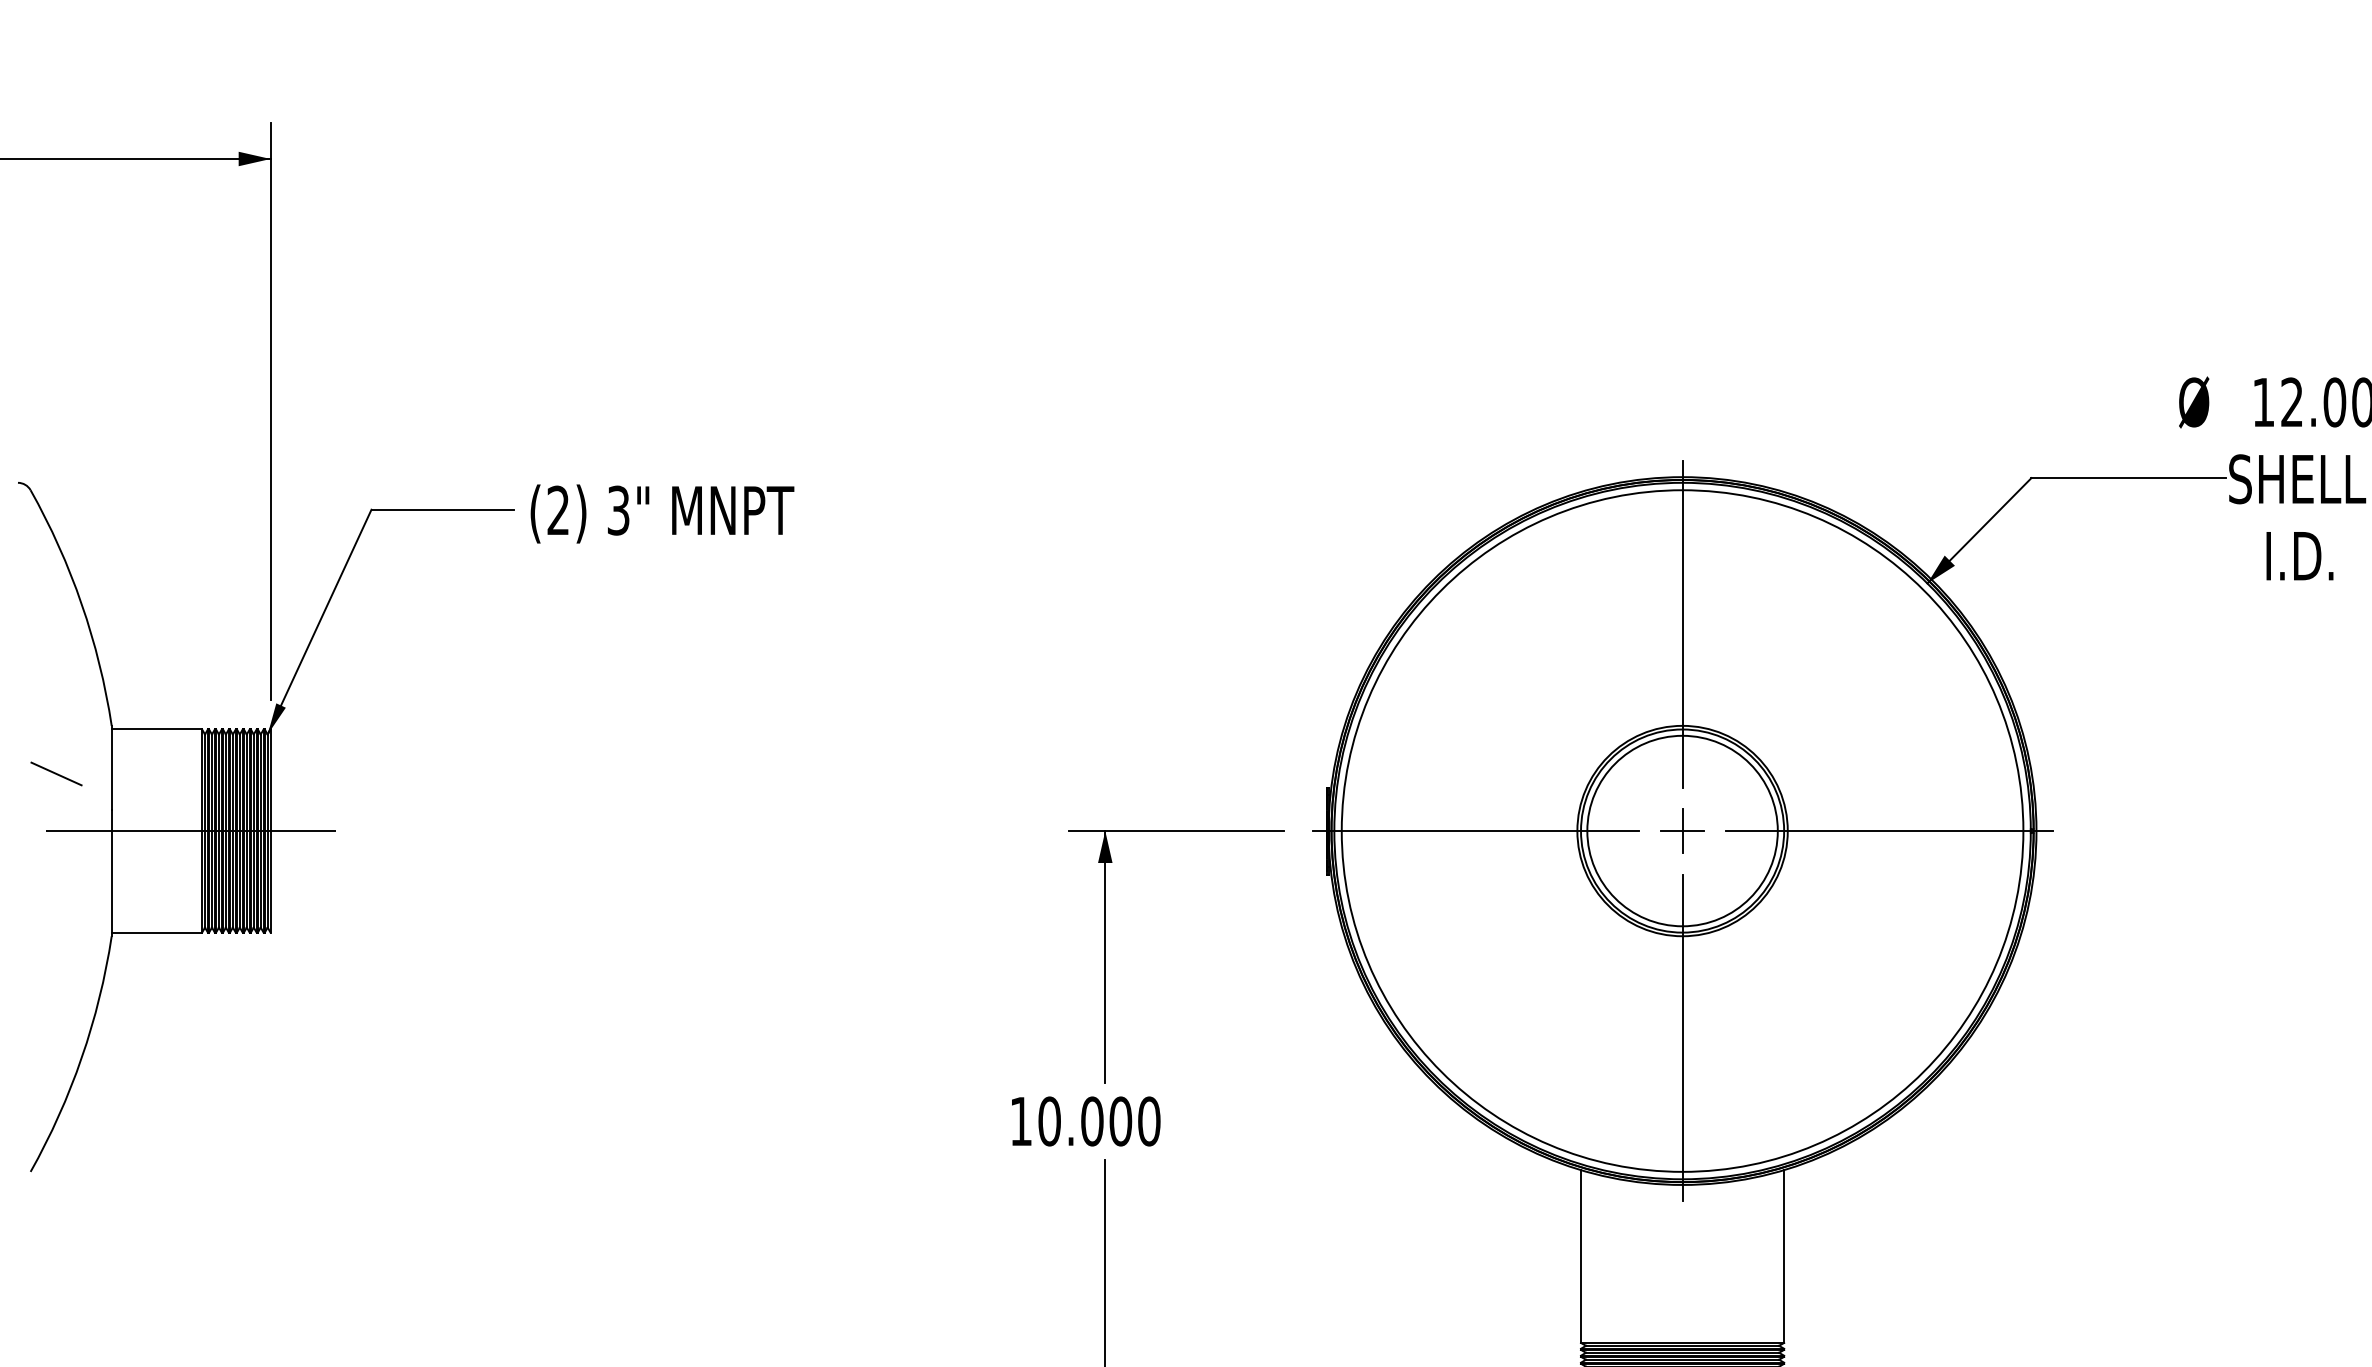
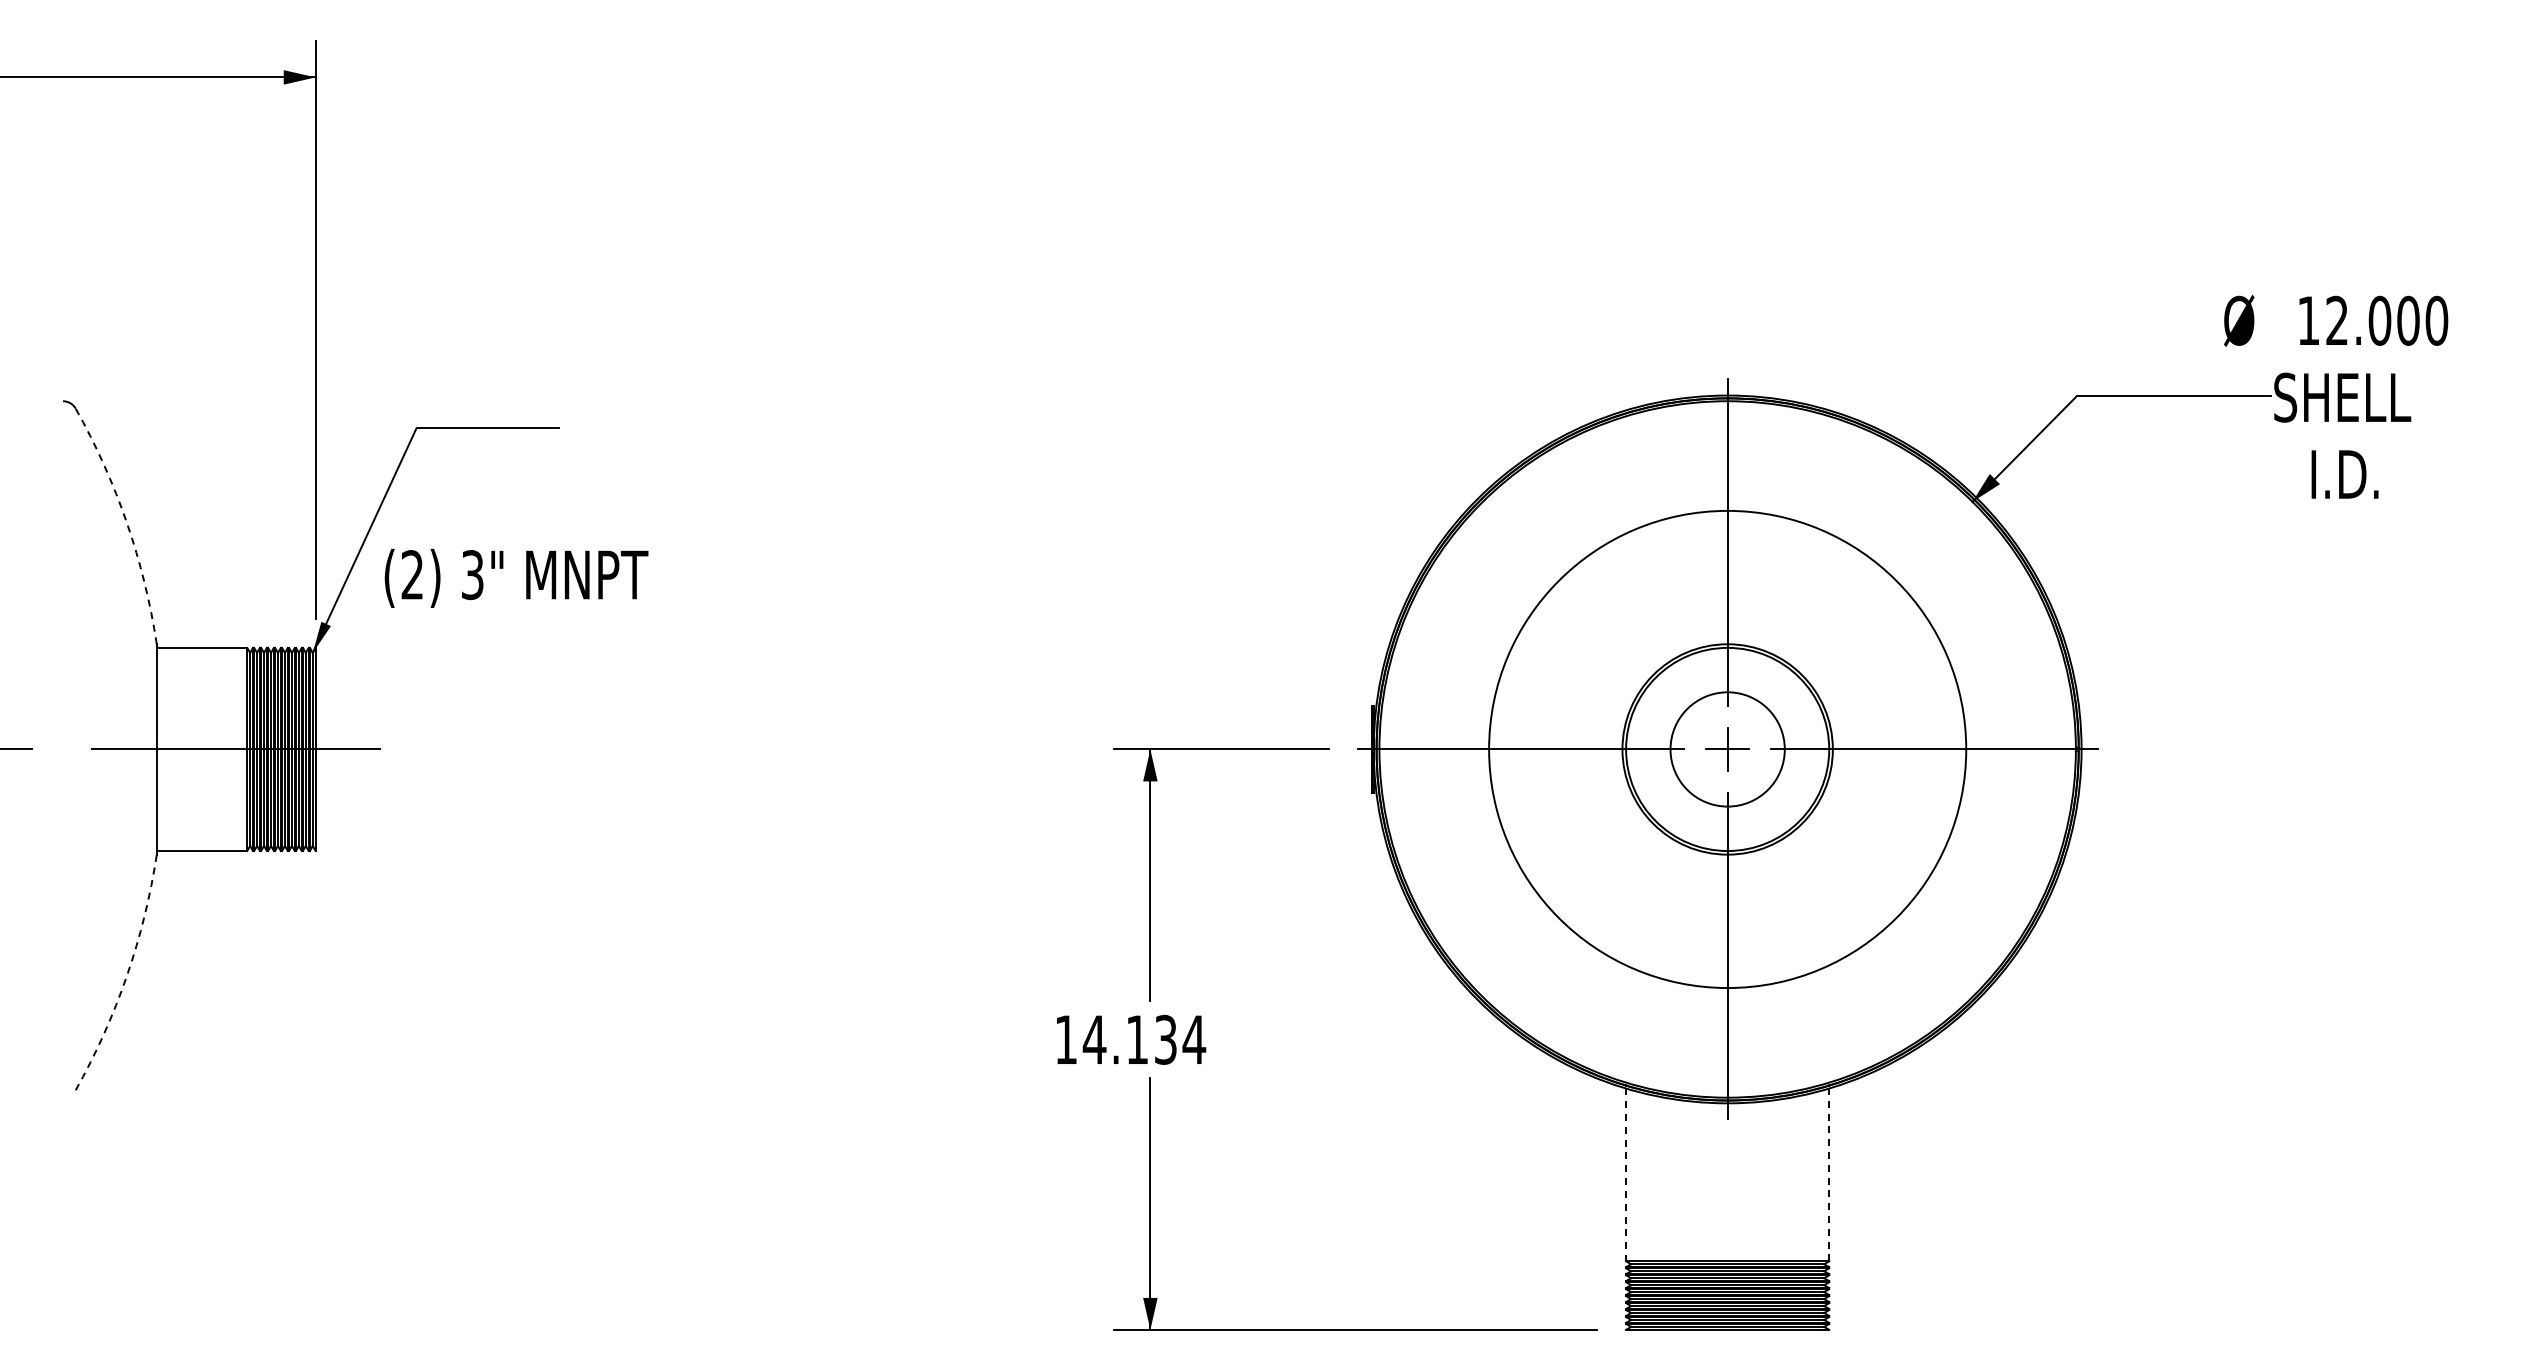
text: (662, 514) -> (516, 578), moved
arc: (81, 604) -> (126, 522), solid -> dashed
line: (56, 774) -> (101, 692), removed
circle: (1682, 831) -> (1727, 749), size x0.6
circle: (1682, 831) -> (1727, 749), size x0.7
arc: (81, 1058) -> (126, 976), solid -> dashed
text: (1099, 1121) -> (1144, 1039), 10.000 -> 14.134
line: (1784, 1256) -> (1829, 1174), solid -> dashed
line: (1581, 1257) -> (1626, 1175), solid -> dashed

